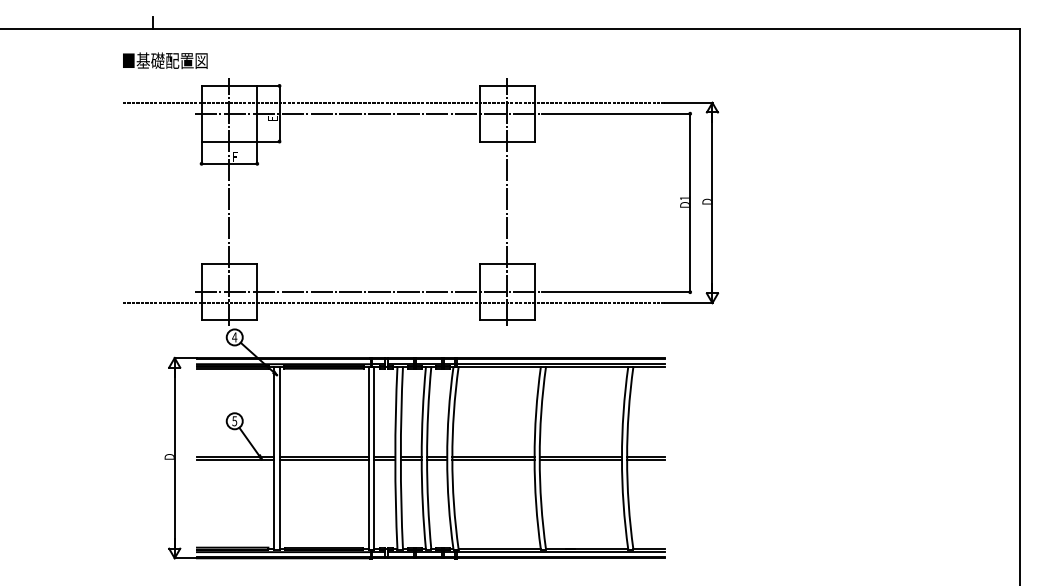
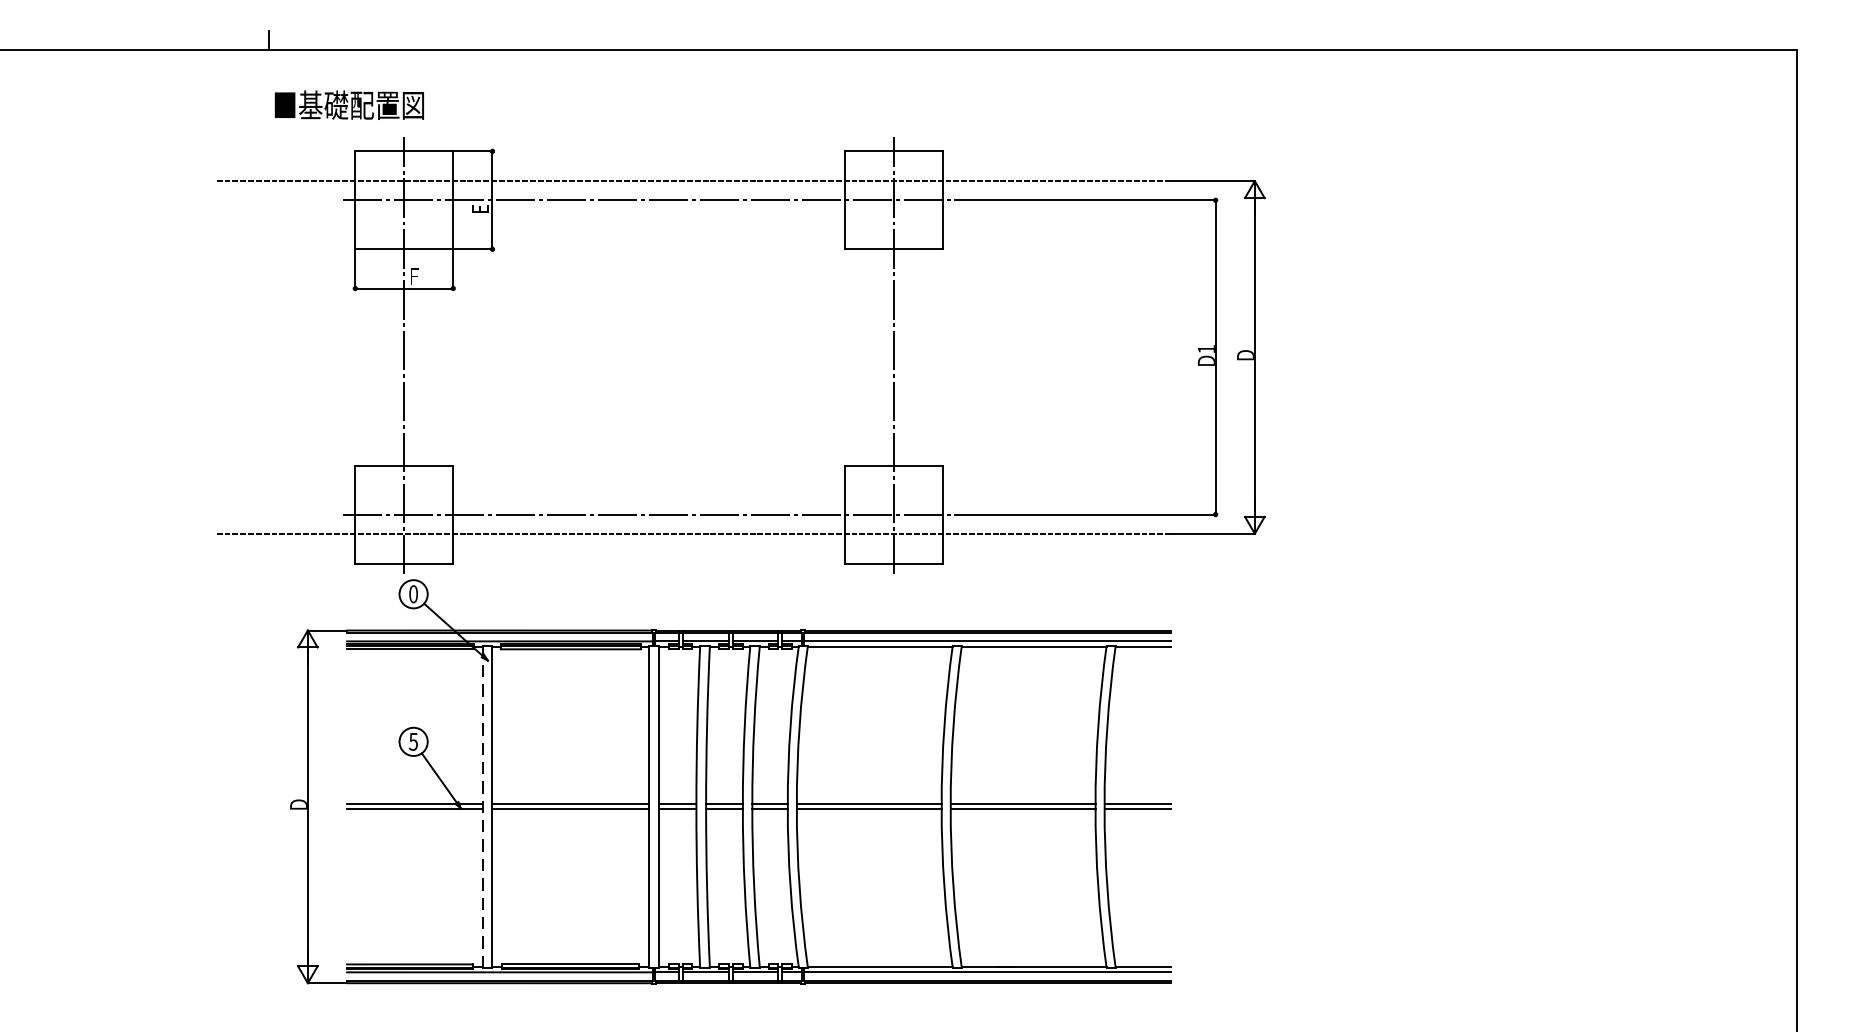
text: (165, 60) -> (349, 104), moved
text: (234, 337) -> (413, 594), 4 -> 0
line: (273, 457) -> (481, 805), solid -> dashed

